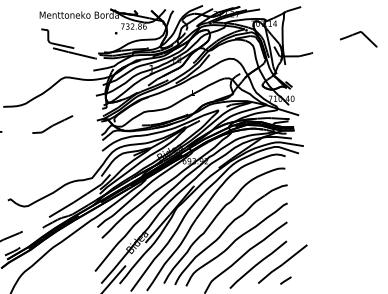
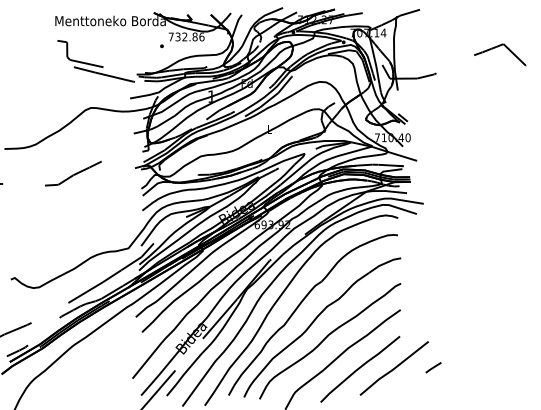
line: (285, 280) -> (433, 367), moved

